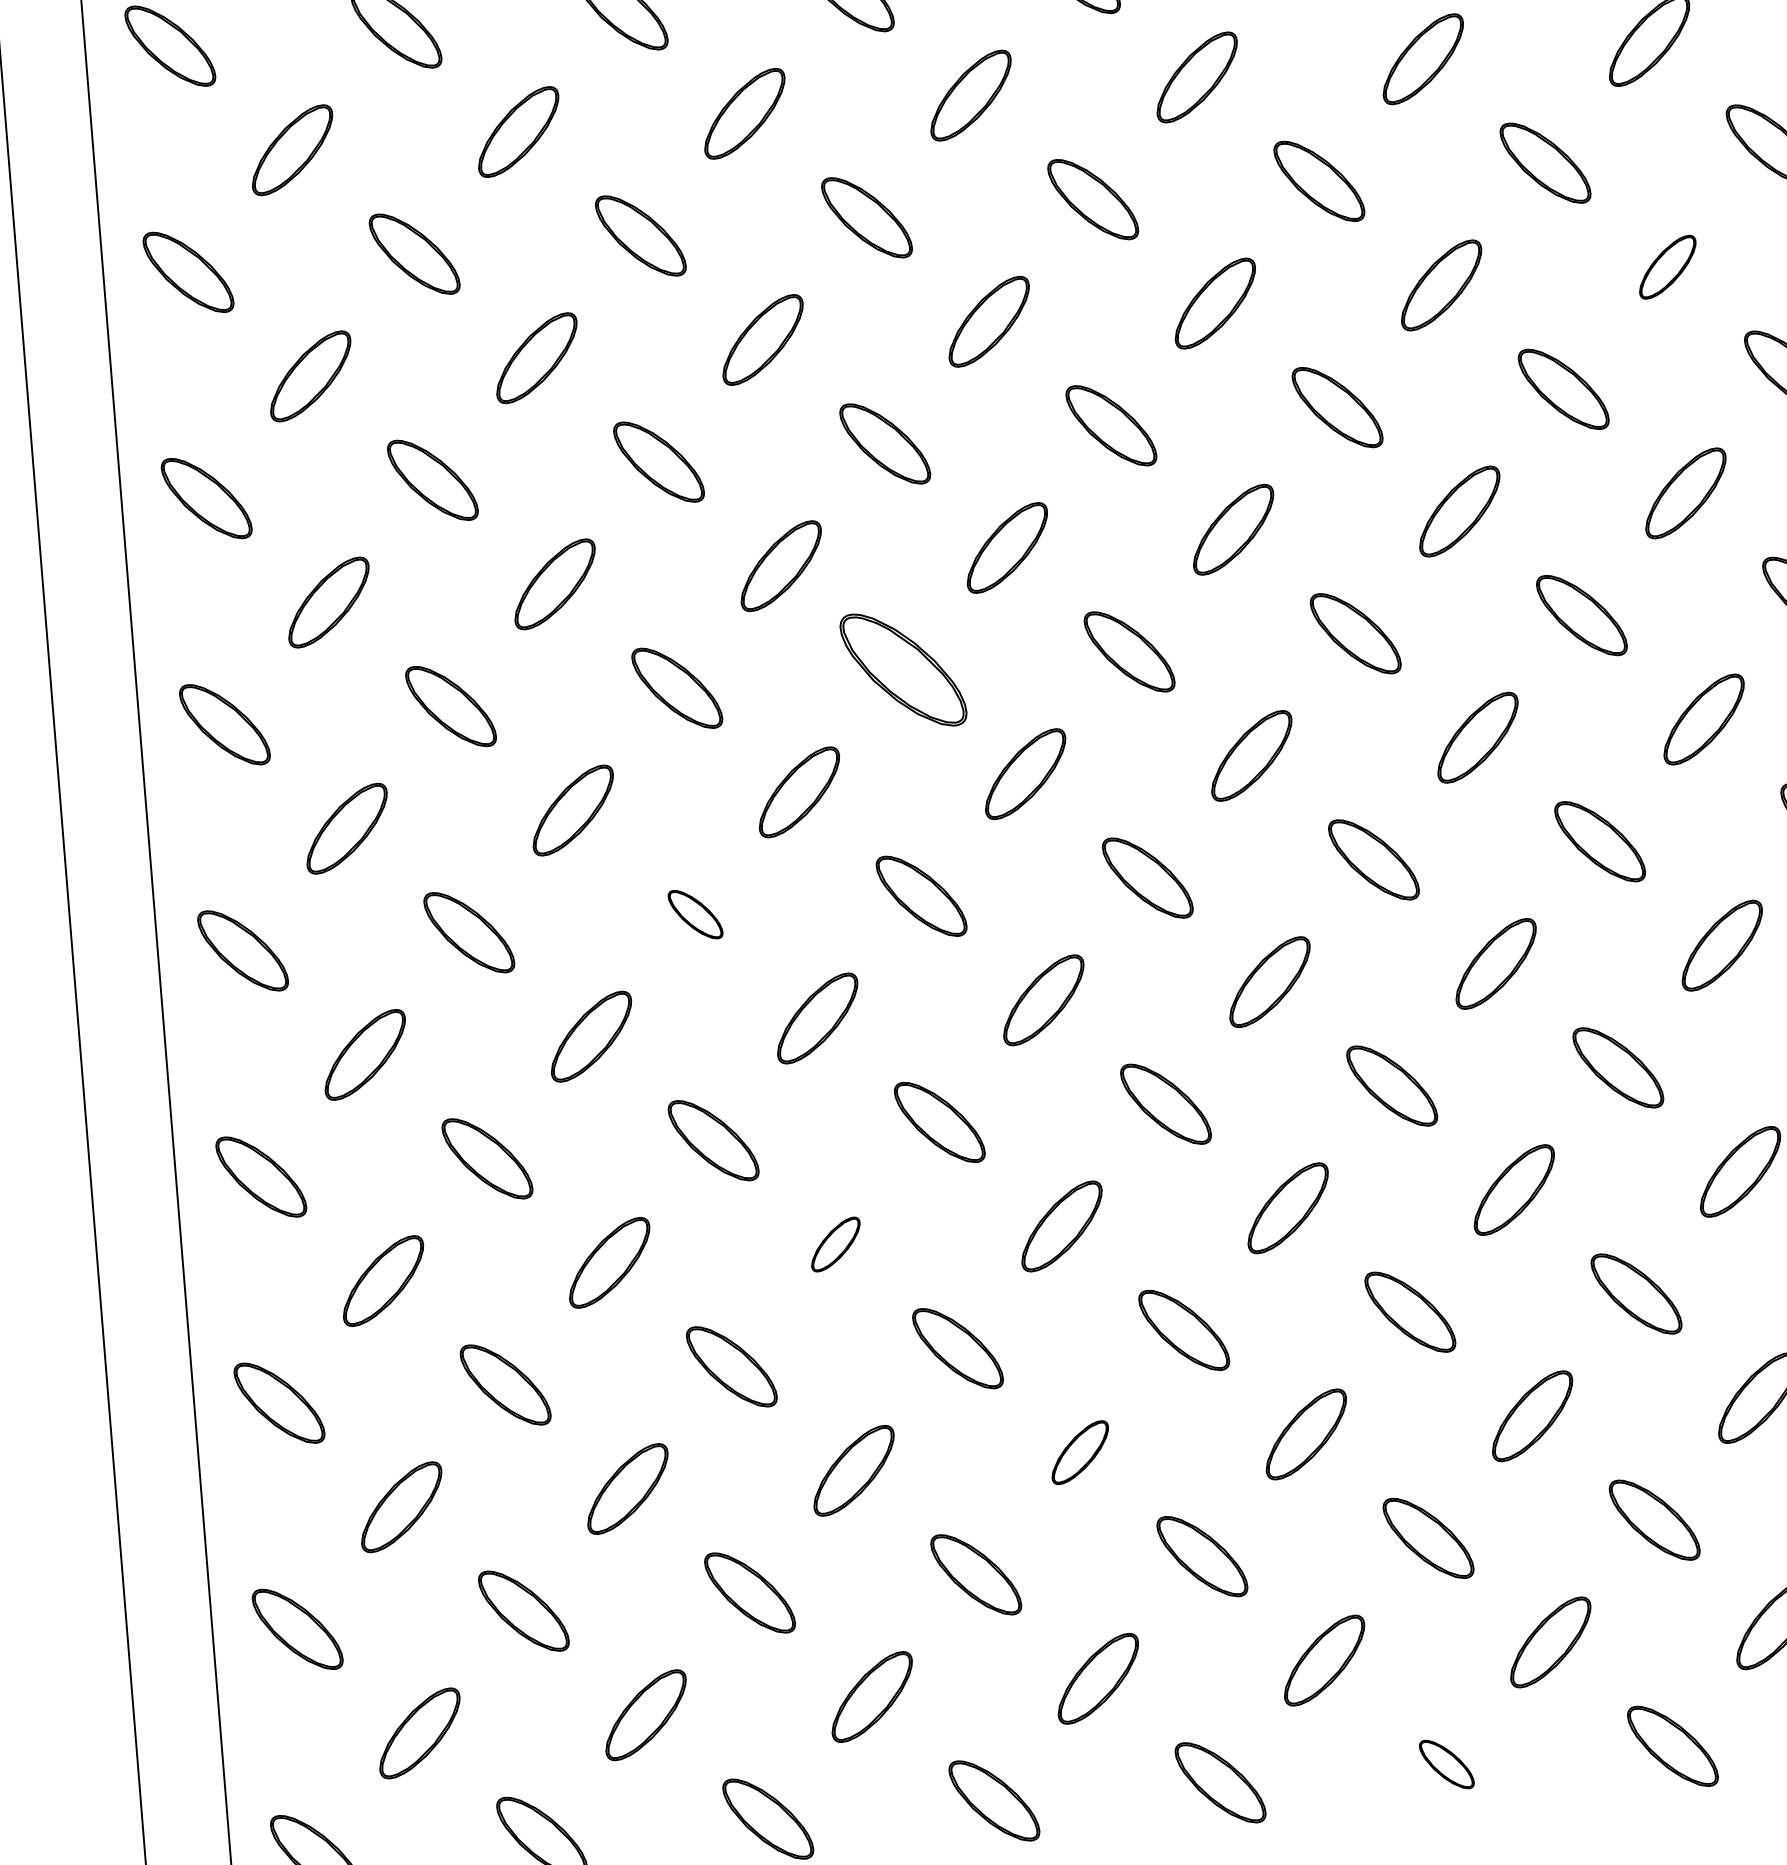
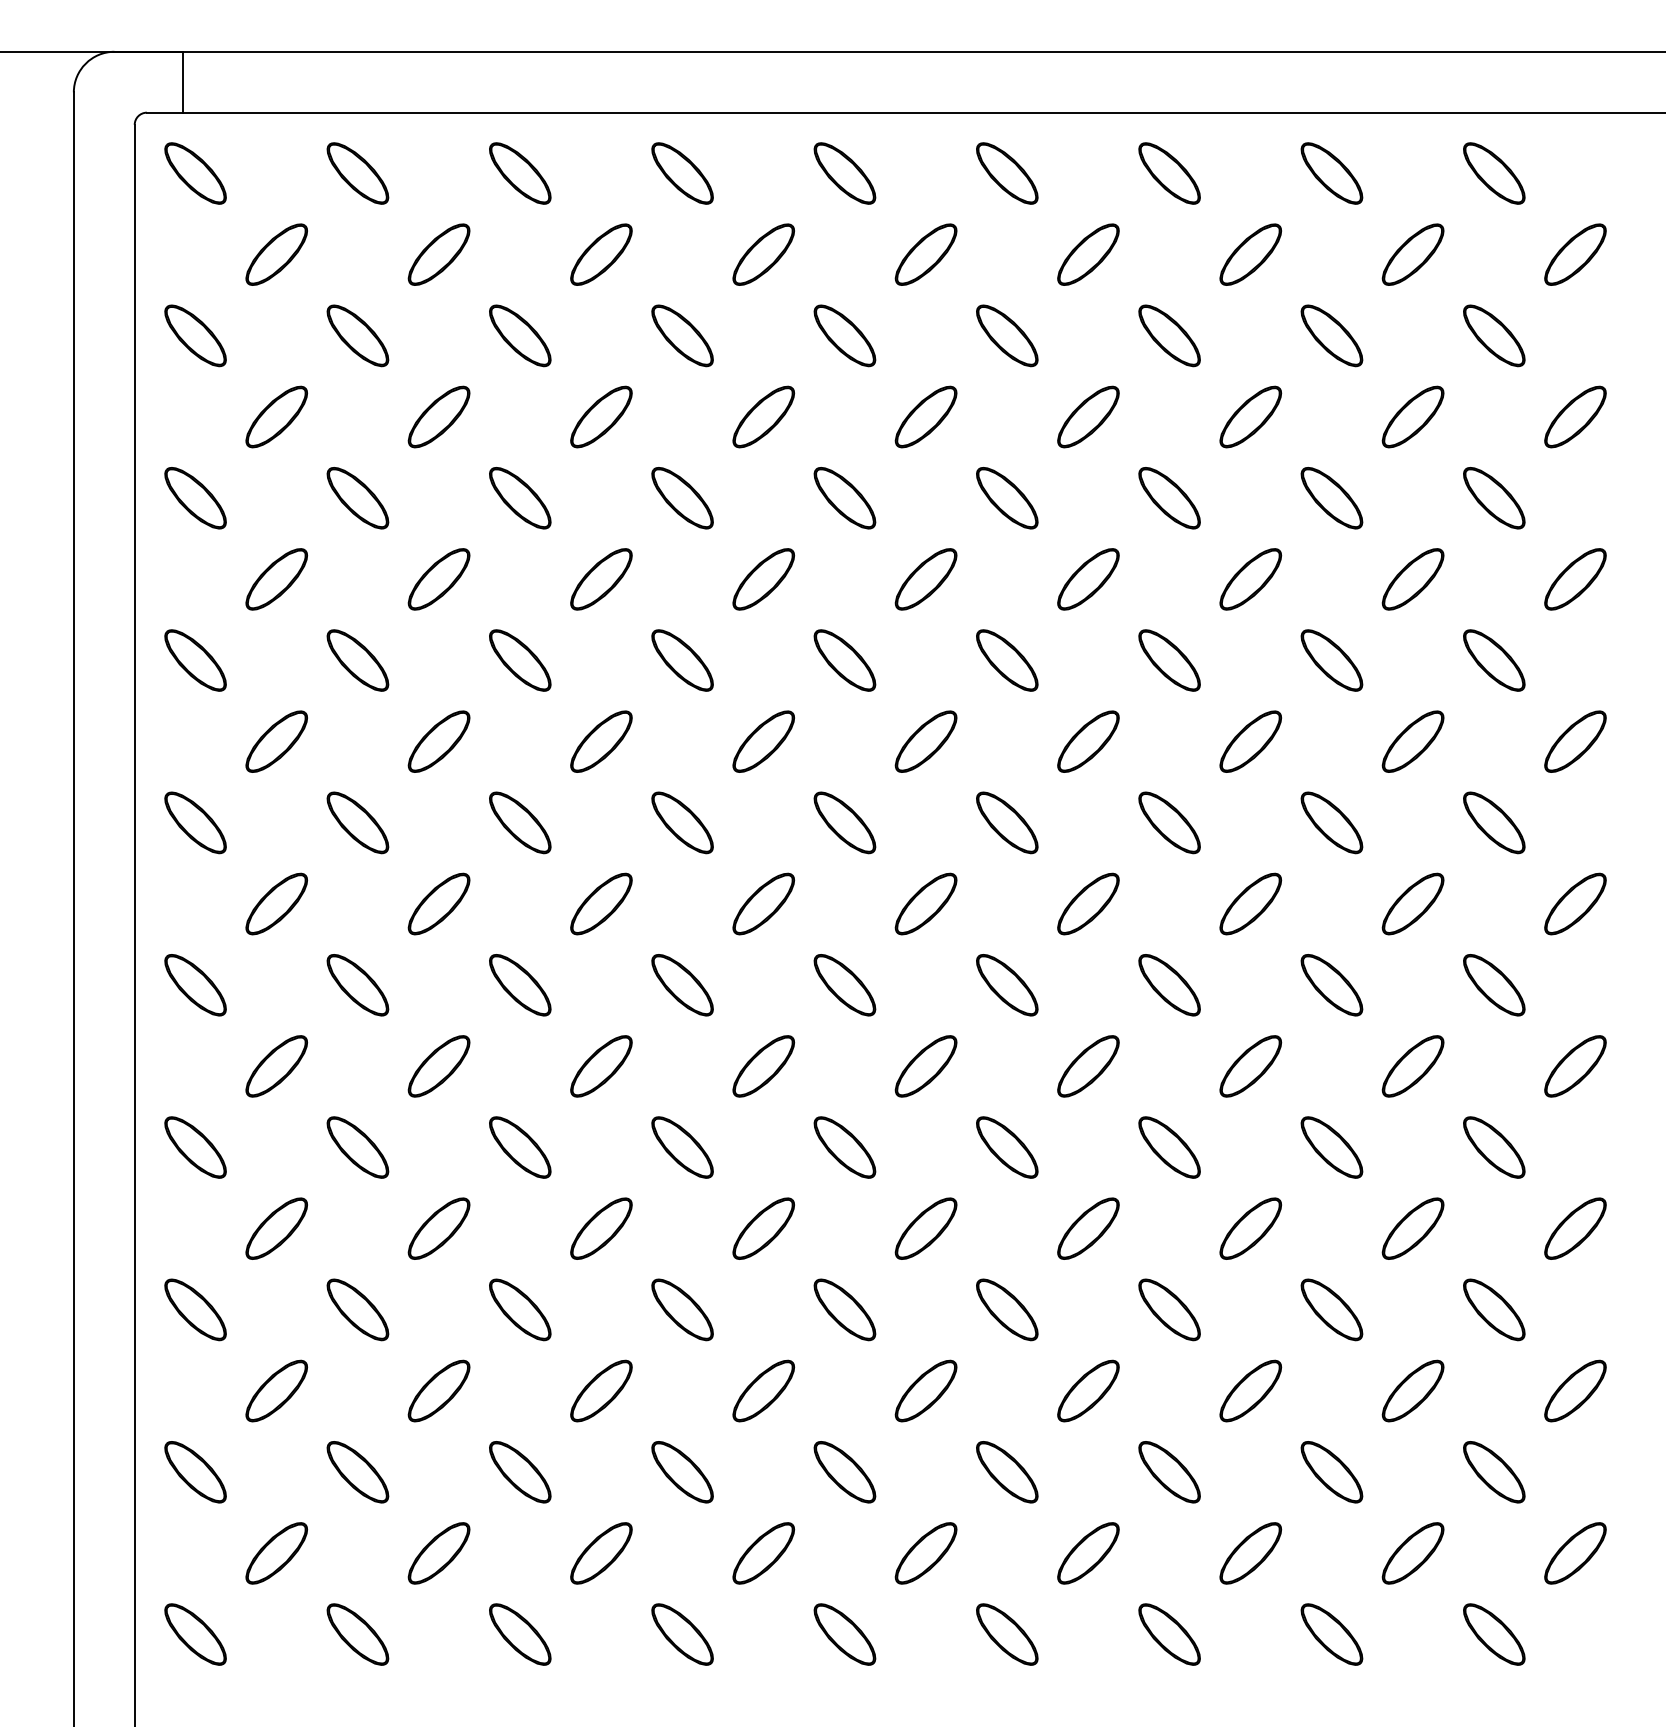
part: (1667, 267) -> (1250, 579), size x1.43
part: (903, 669) -> (682, 822), size x0.71
part: (695, 914) -> (520, 985), size x1.67
part: (835, 1244) -> (601, 1228), size x1.67
part: (1079, 1451) -> (763, 1390), size x1.43
part: (1447, 1764) -> (1007, 1634), size x1.67

